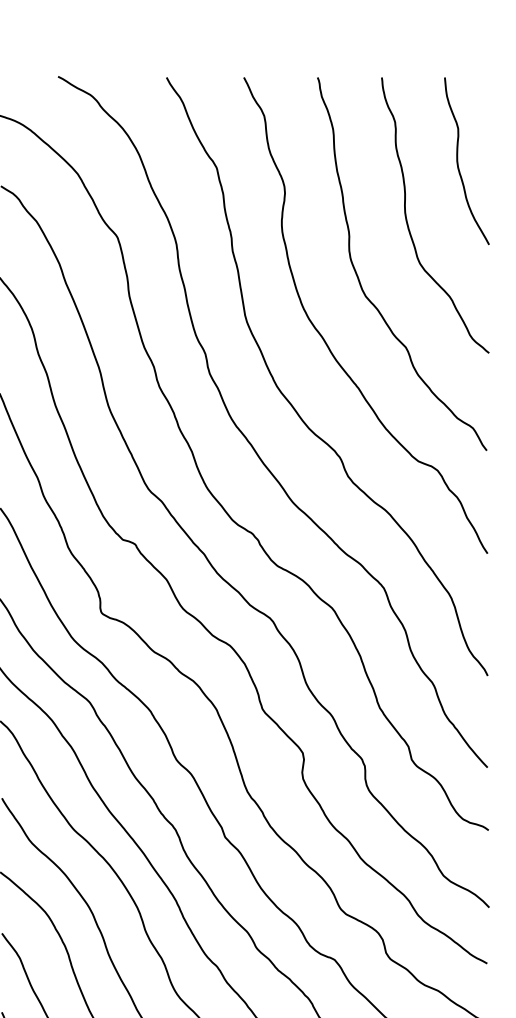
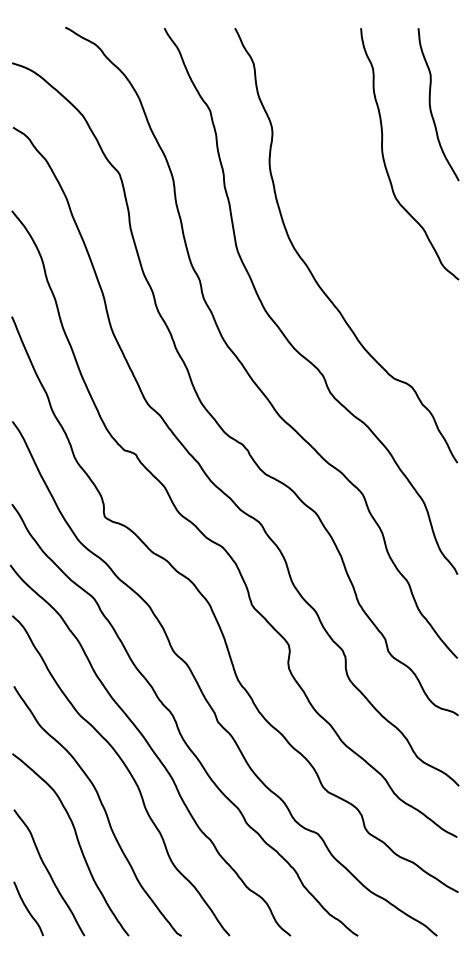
curve: (359, 278) -> (340, 211), removed

